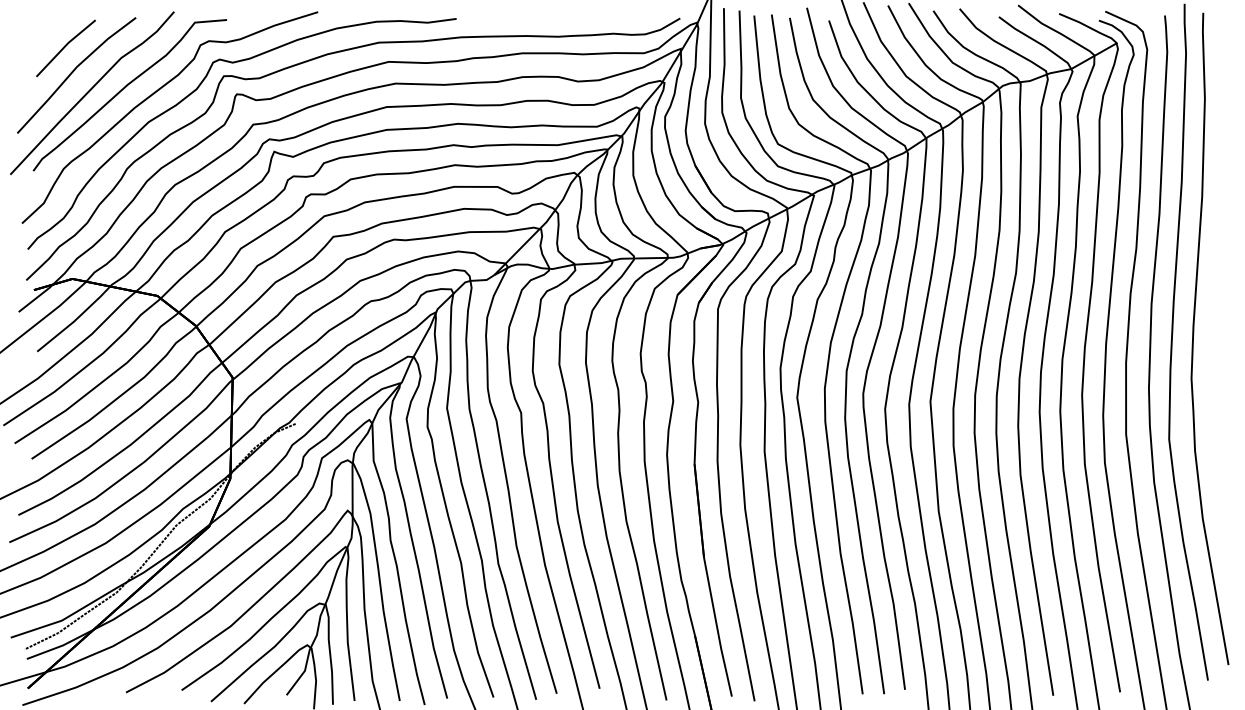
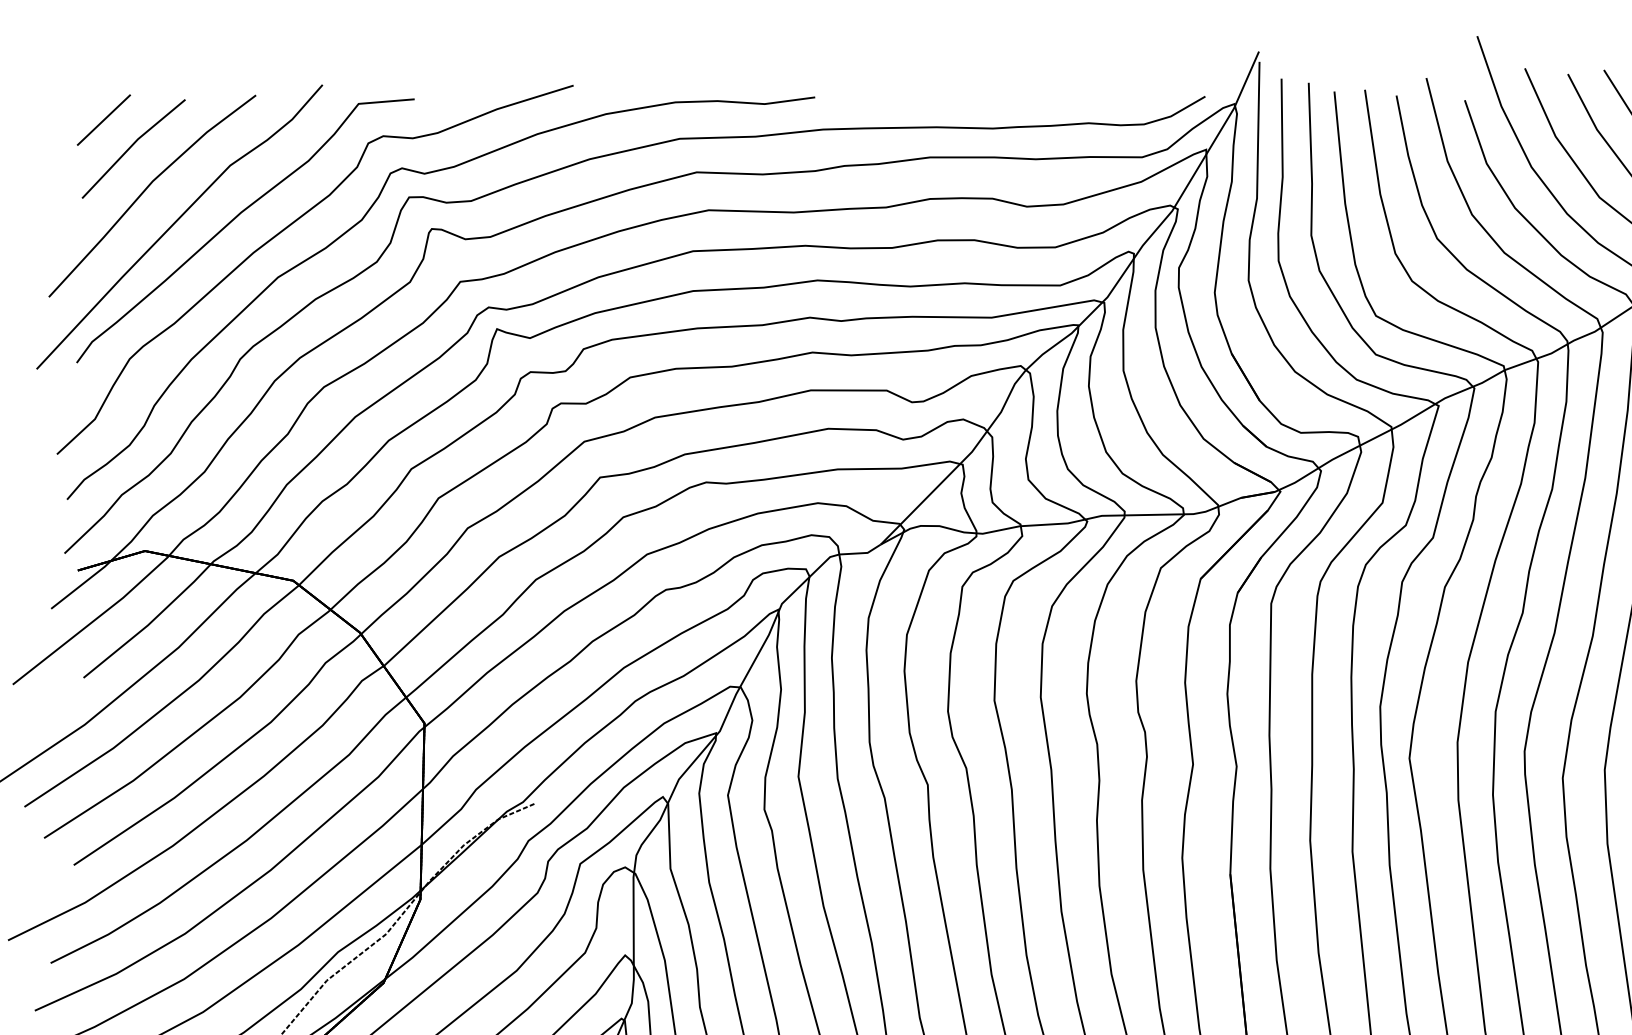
line: (48, 31) -> (103, 119), added

